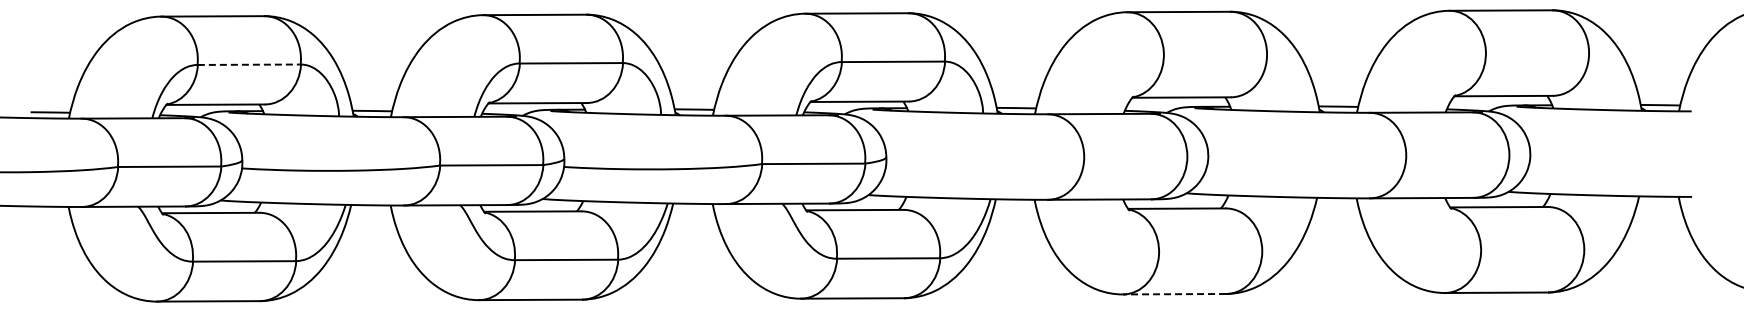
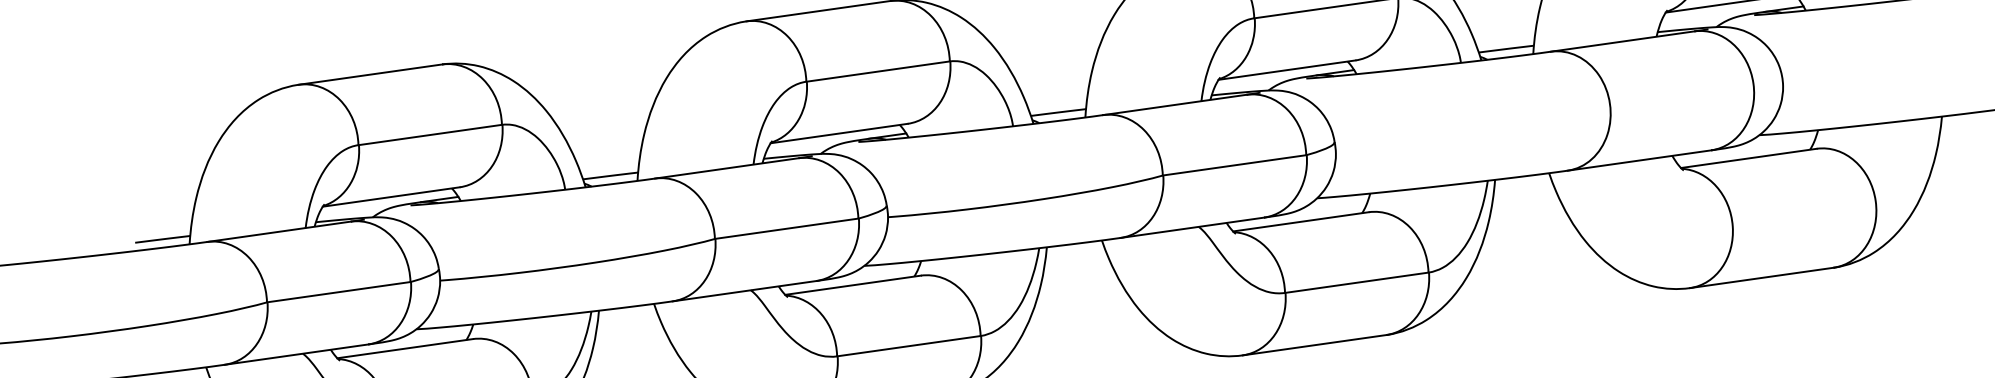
line: (249, 64) -> (430, 134), dashed -> solid
line: (1174, 294) -> (1761, 278), dashed -> solid

